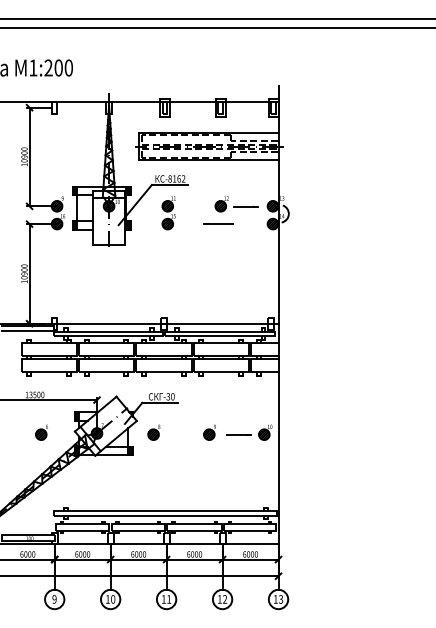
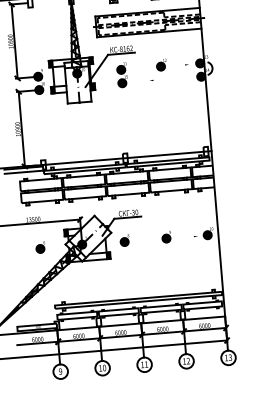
line: (245, 206) -> (179, 65), removed
line: (218, 223) -> (160, 79), removed
line: (238, 435) -> (188, 237), removed

